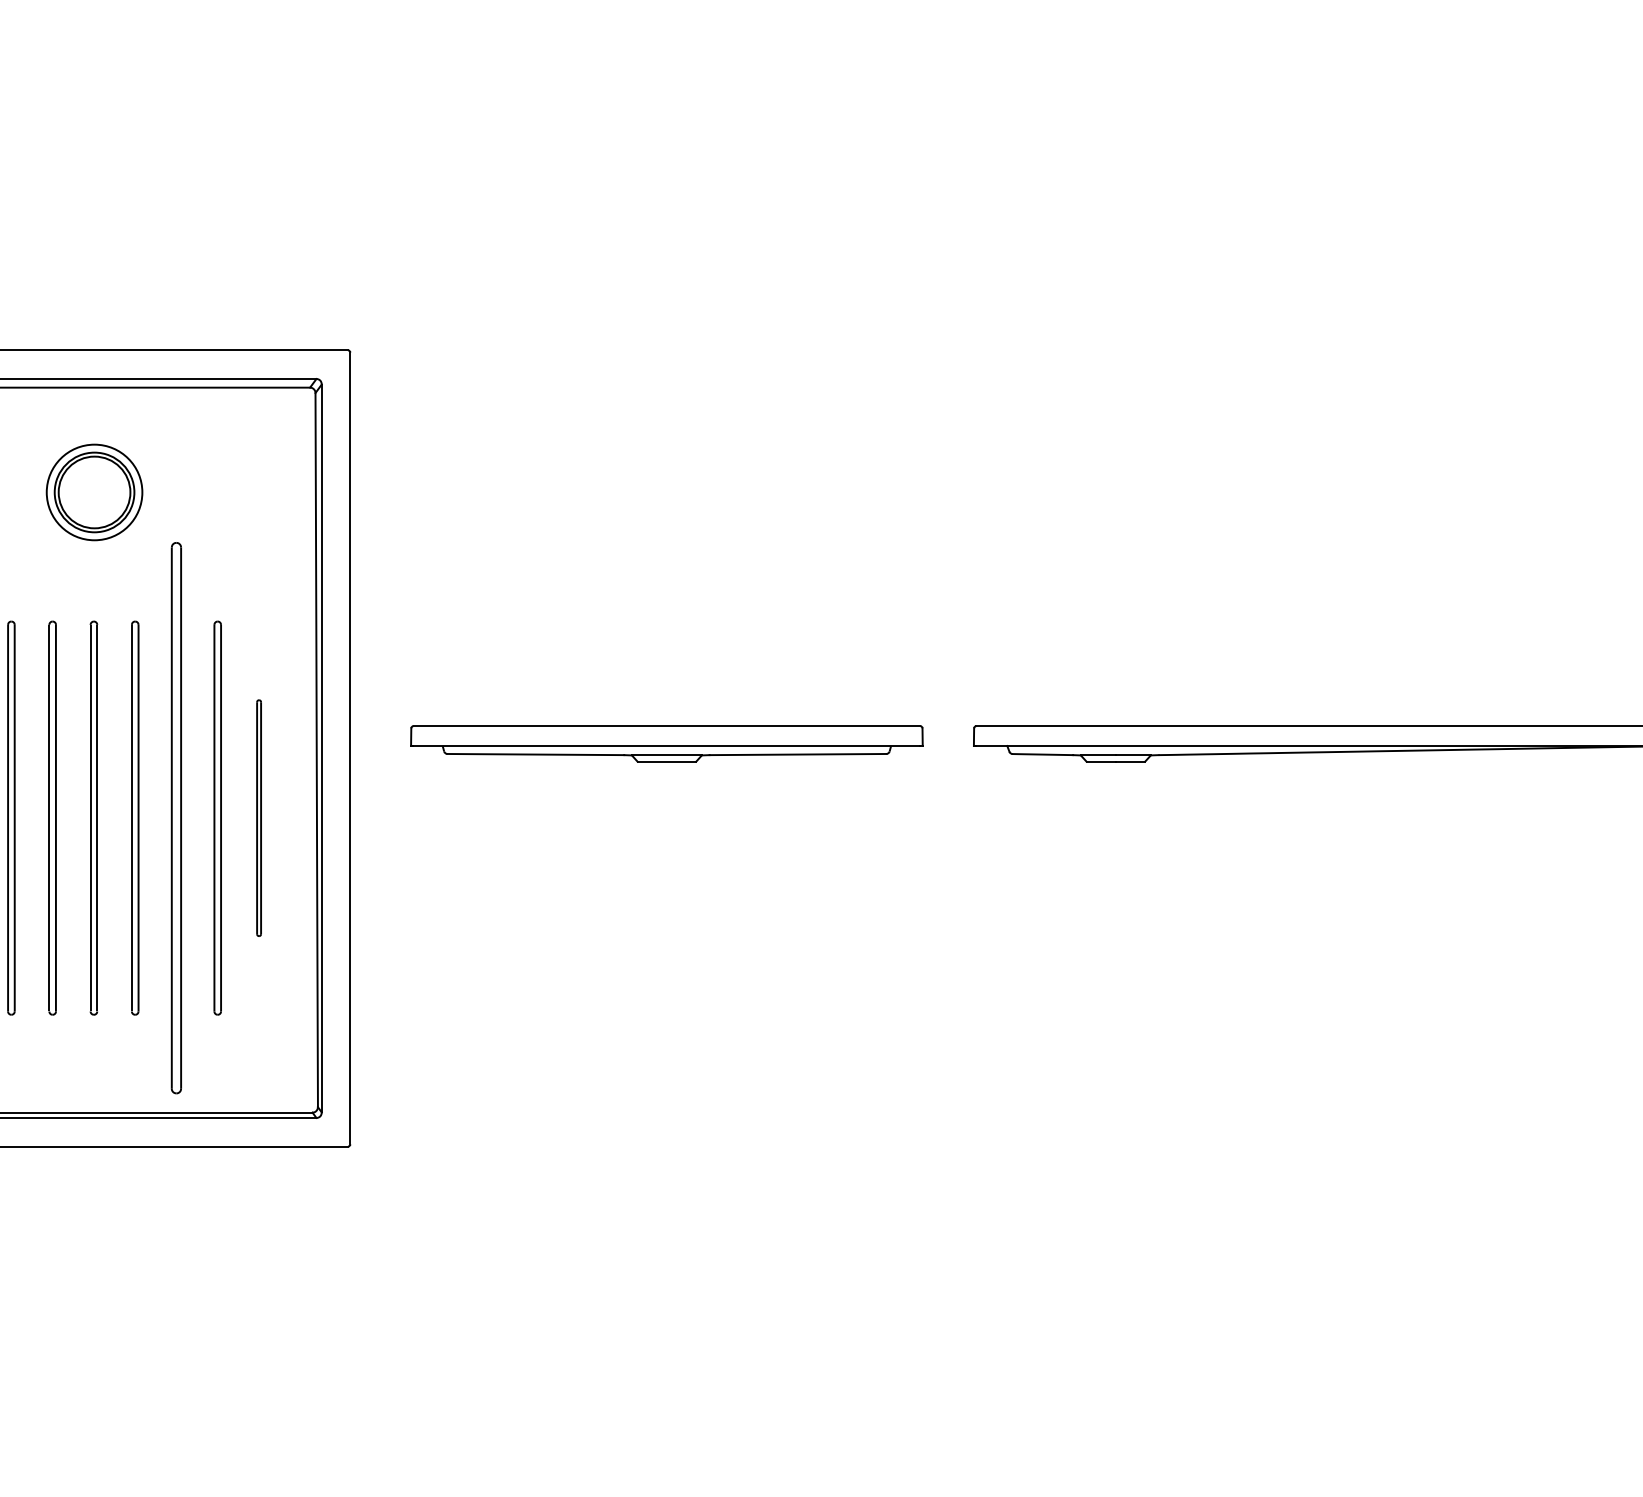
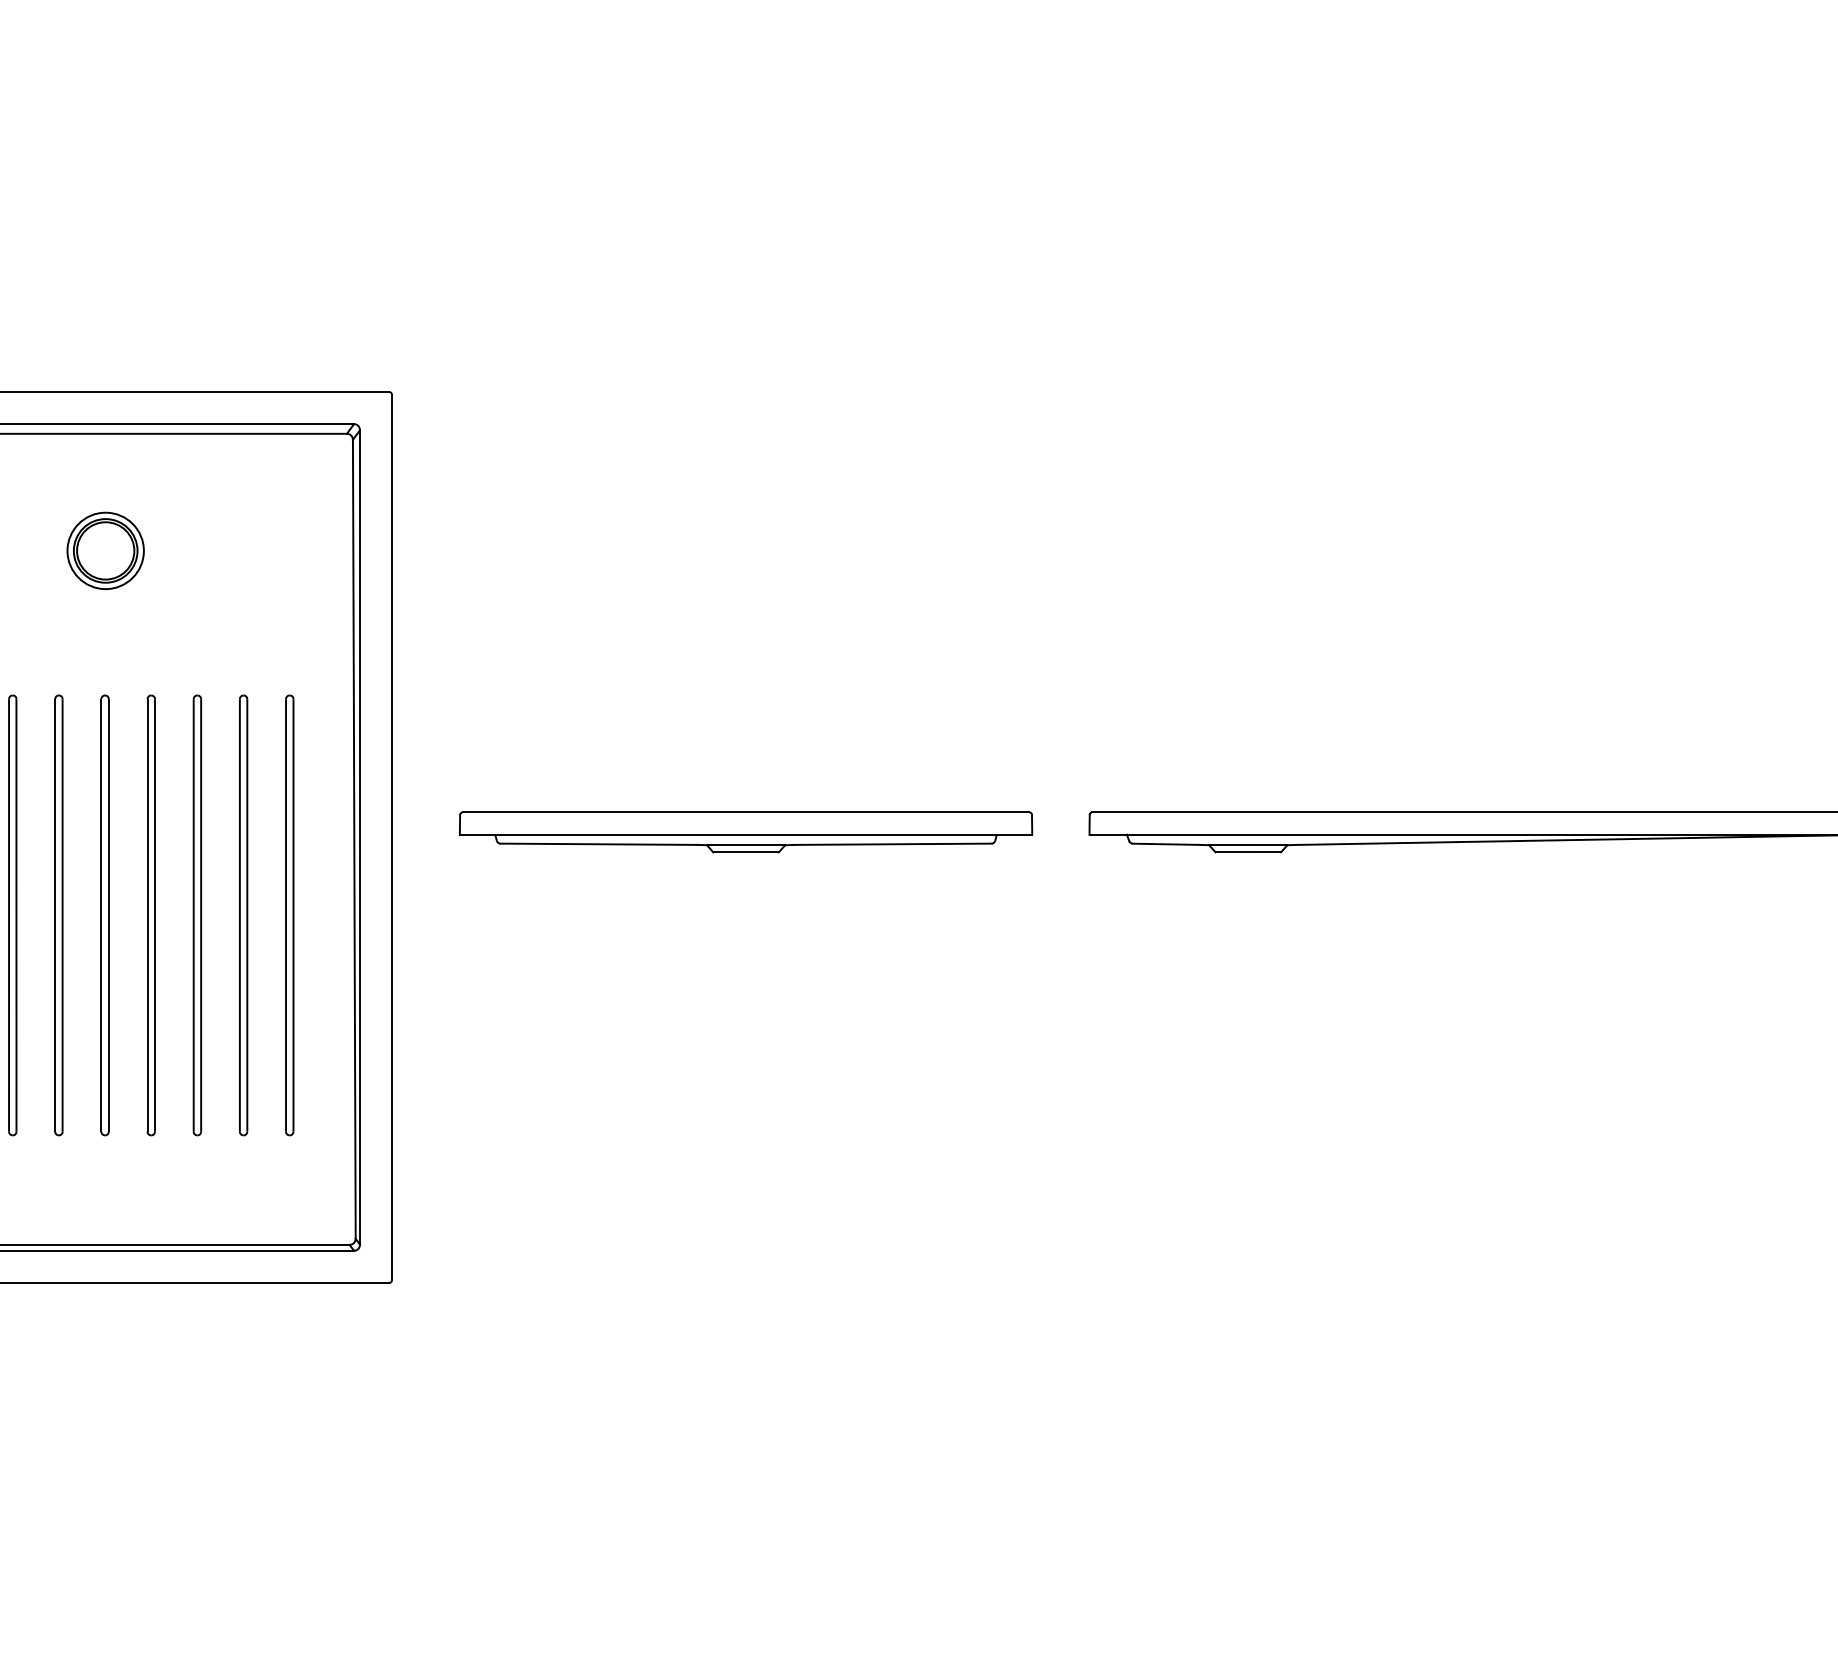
part: (94, 491) -> (105, 550), size x0.71
part: (176, 818) -> (197, 915), size x0.71
part: (258, 818) -> (289, 915), size x1.67

